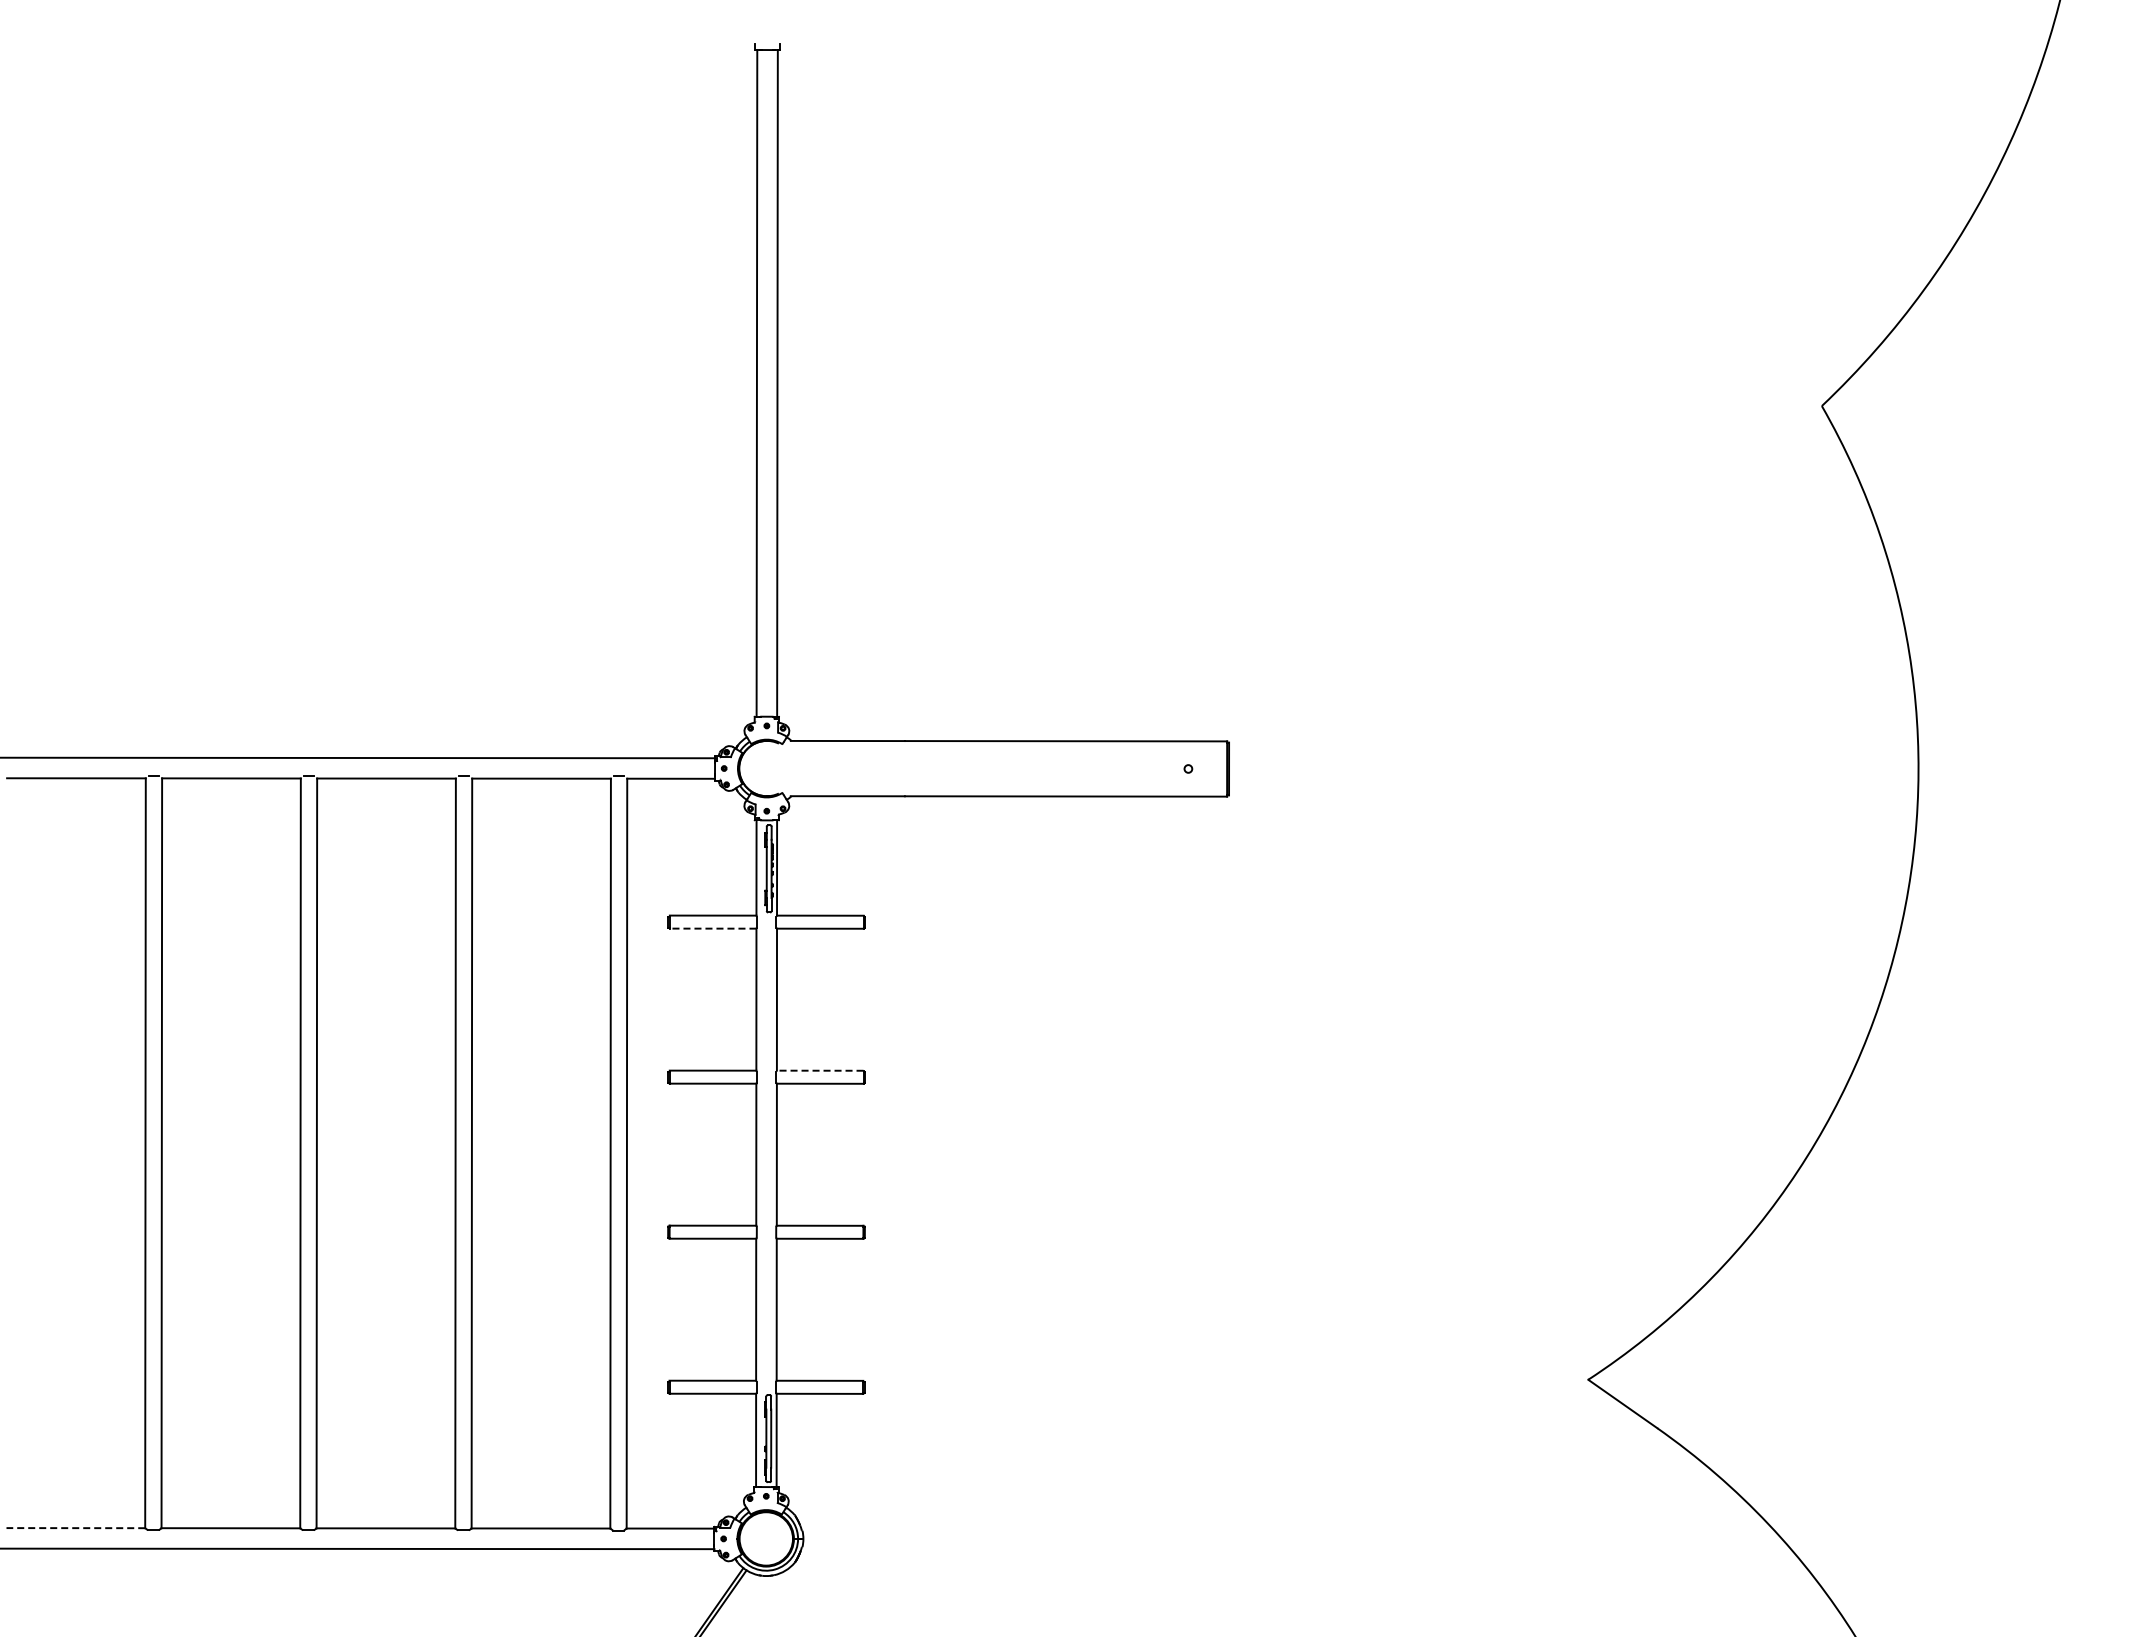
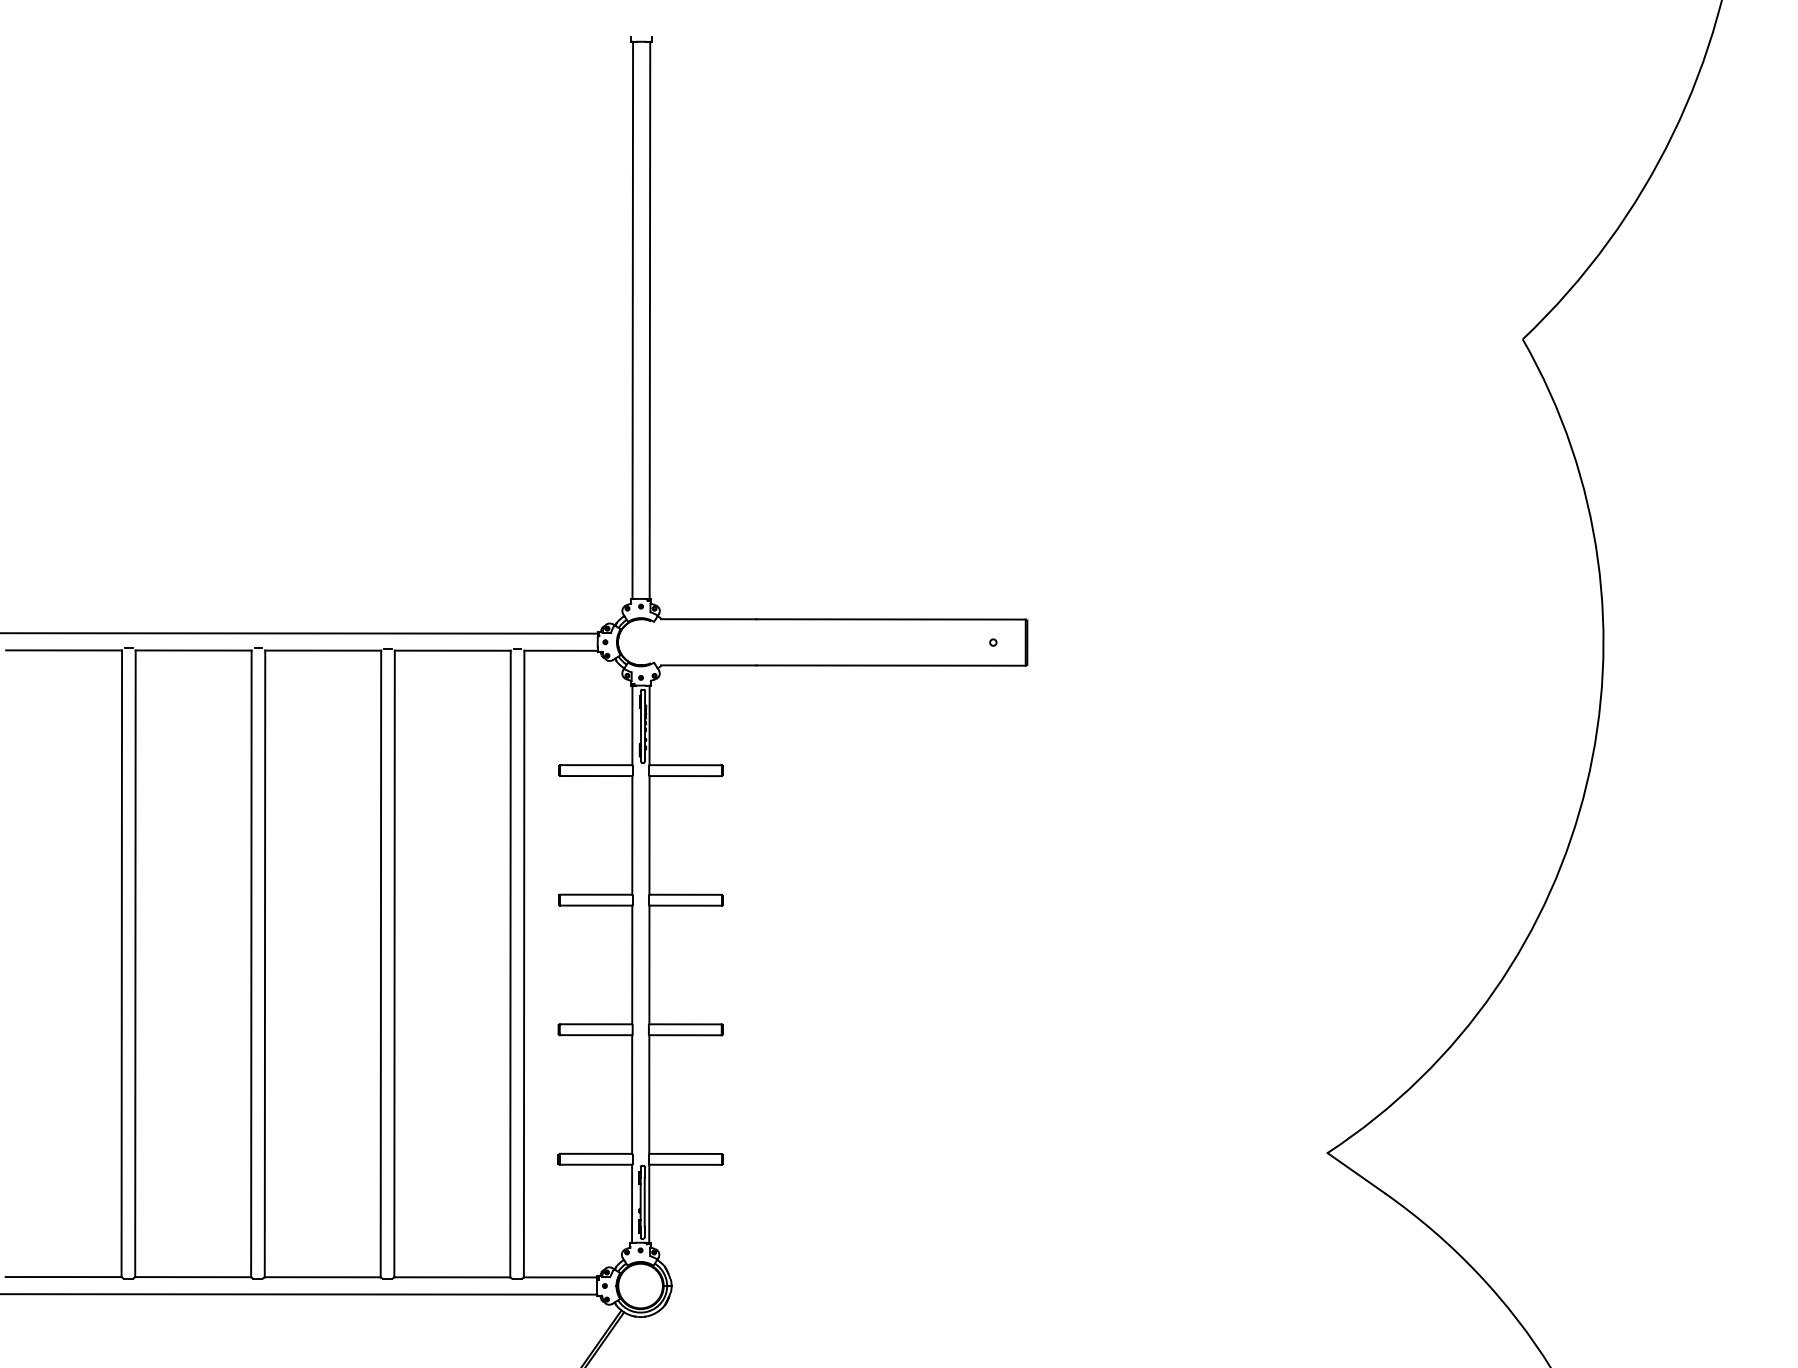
line: (712, 928) -> (595, 775), dashed -> solid
line: (819, 1070) -> (685, 894), dashed -> solid
line: (75, 1528) -> (63, 1277), dashed -> solid

